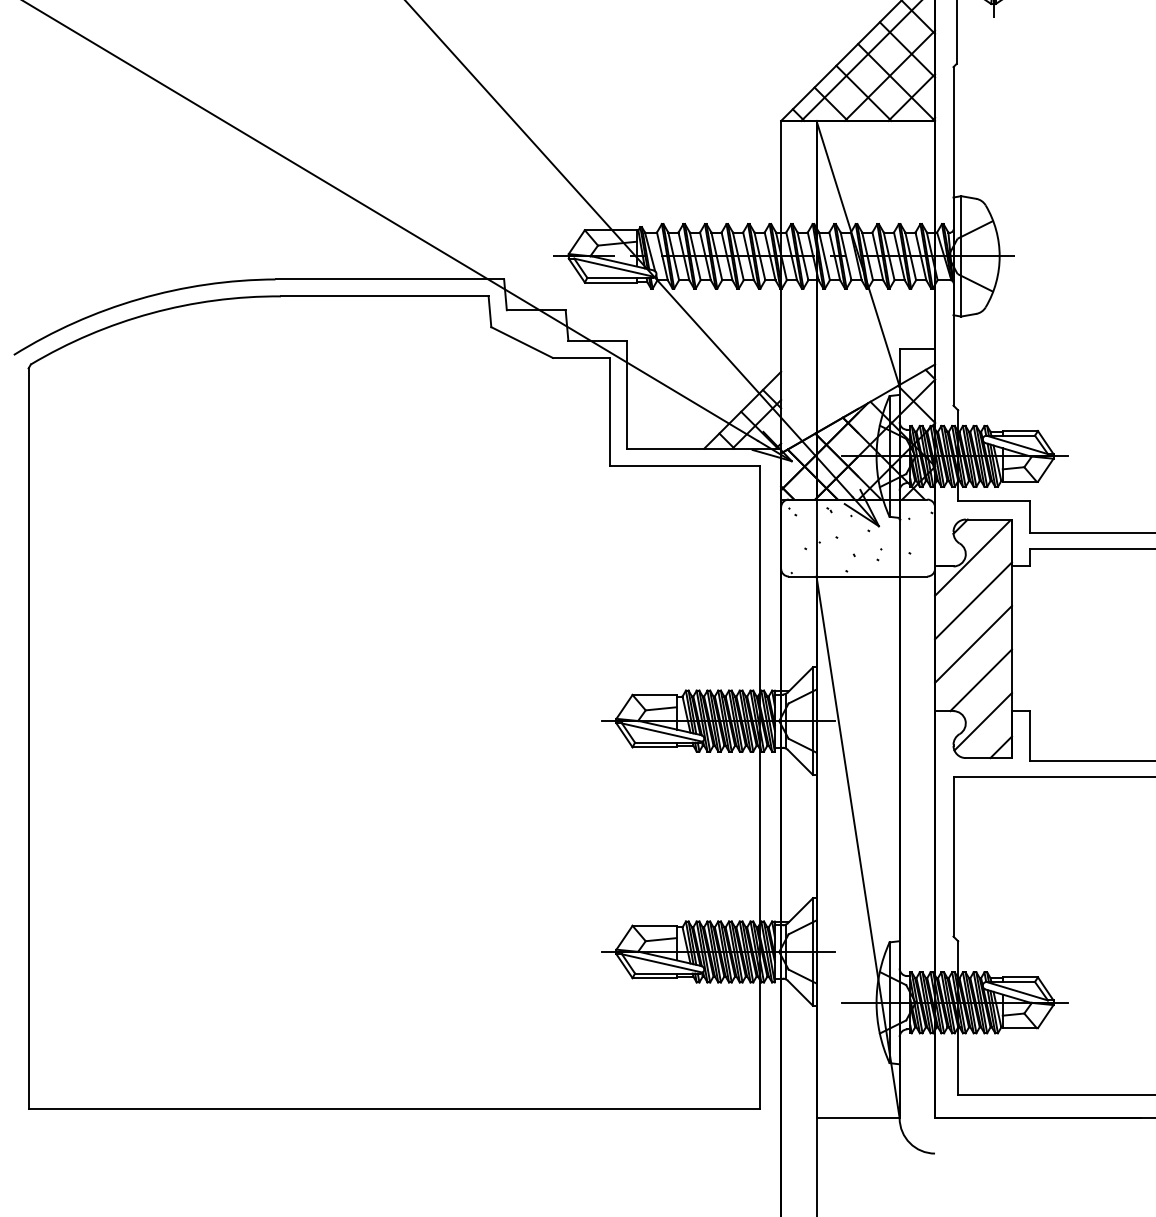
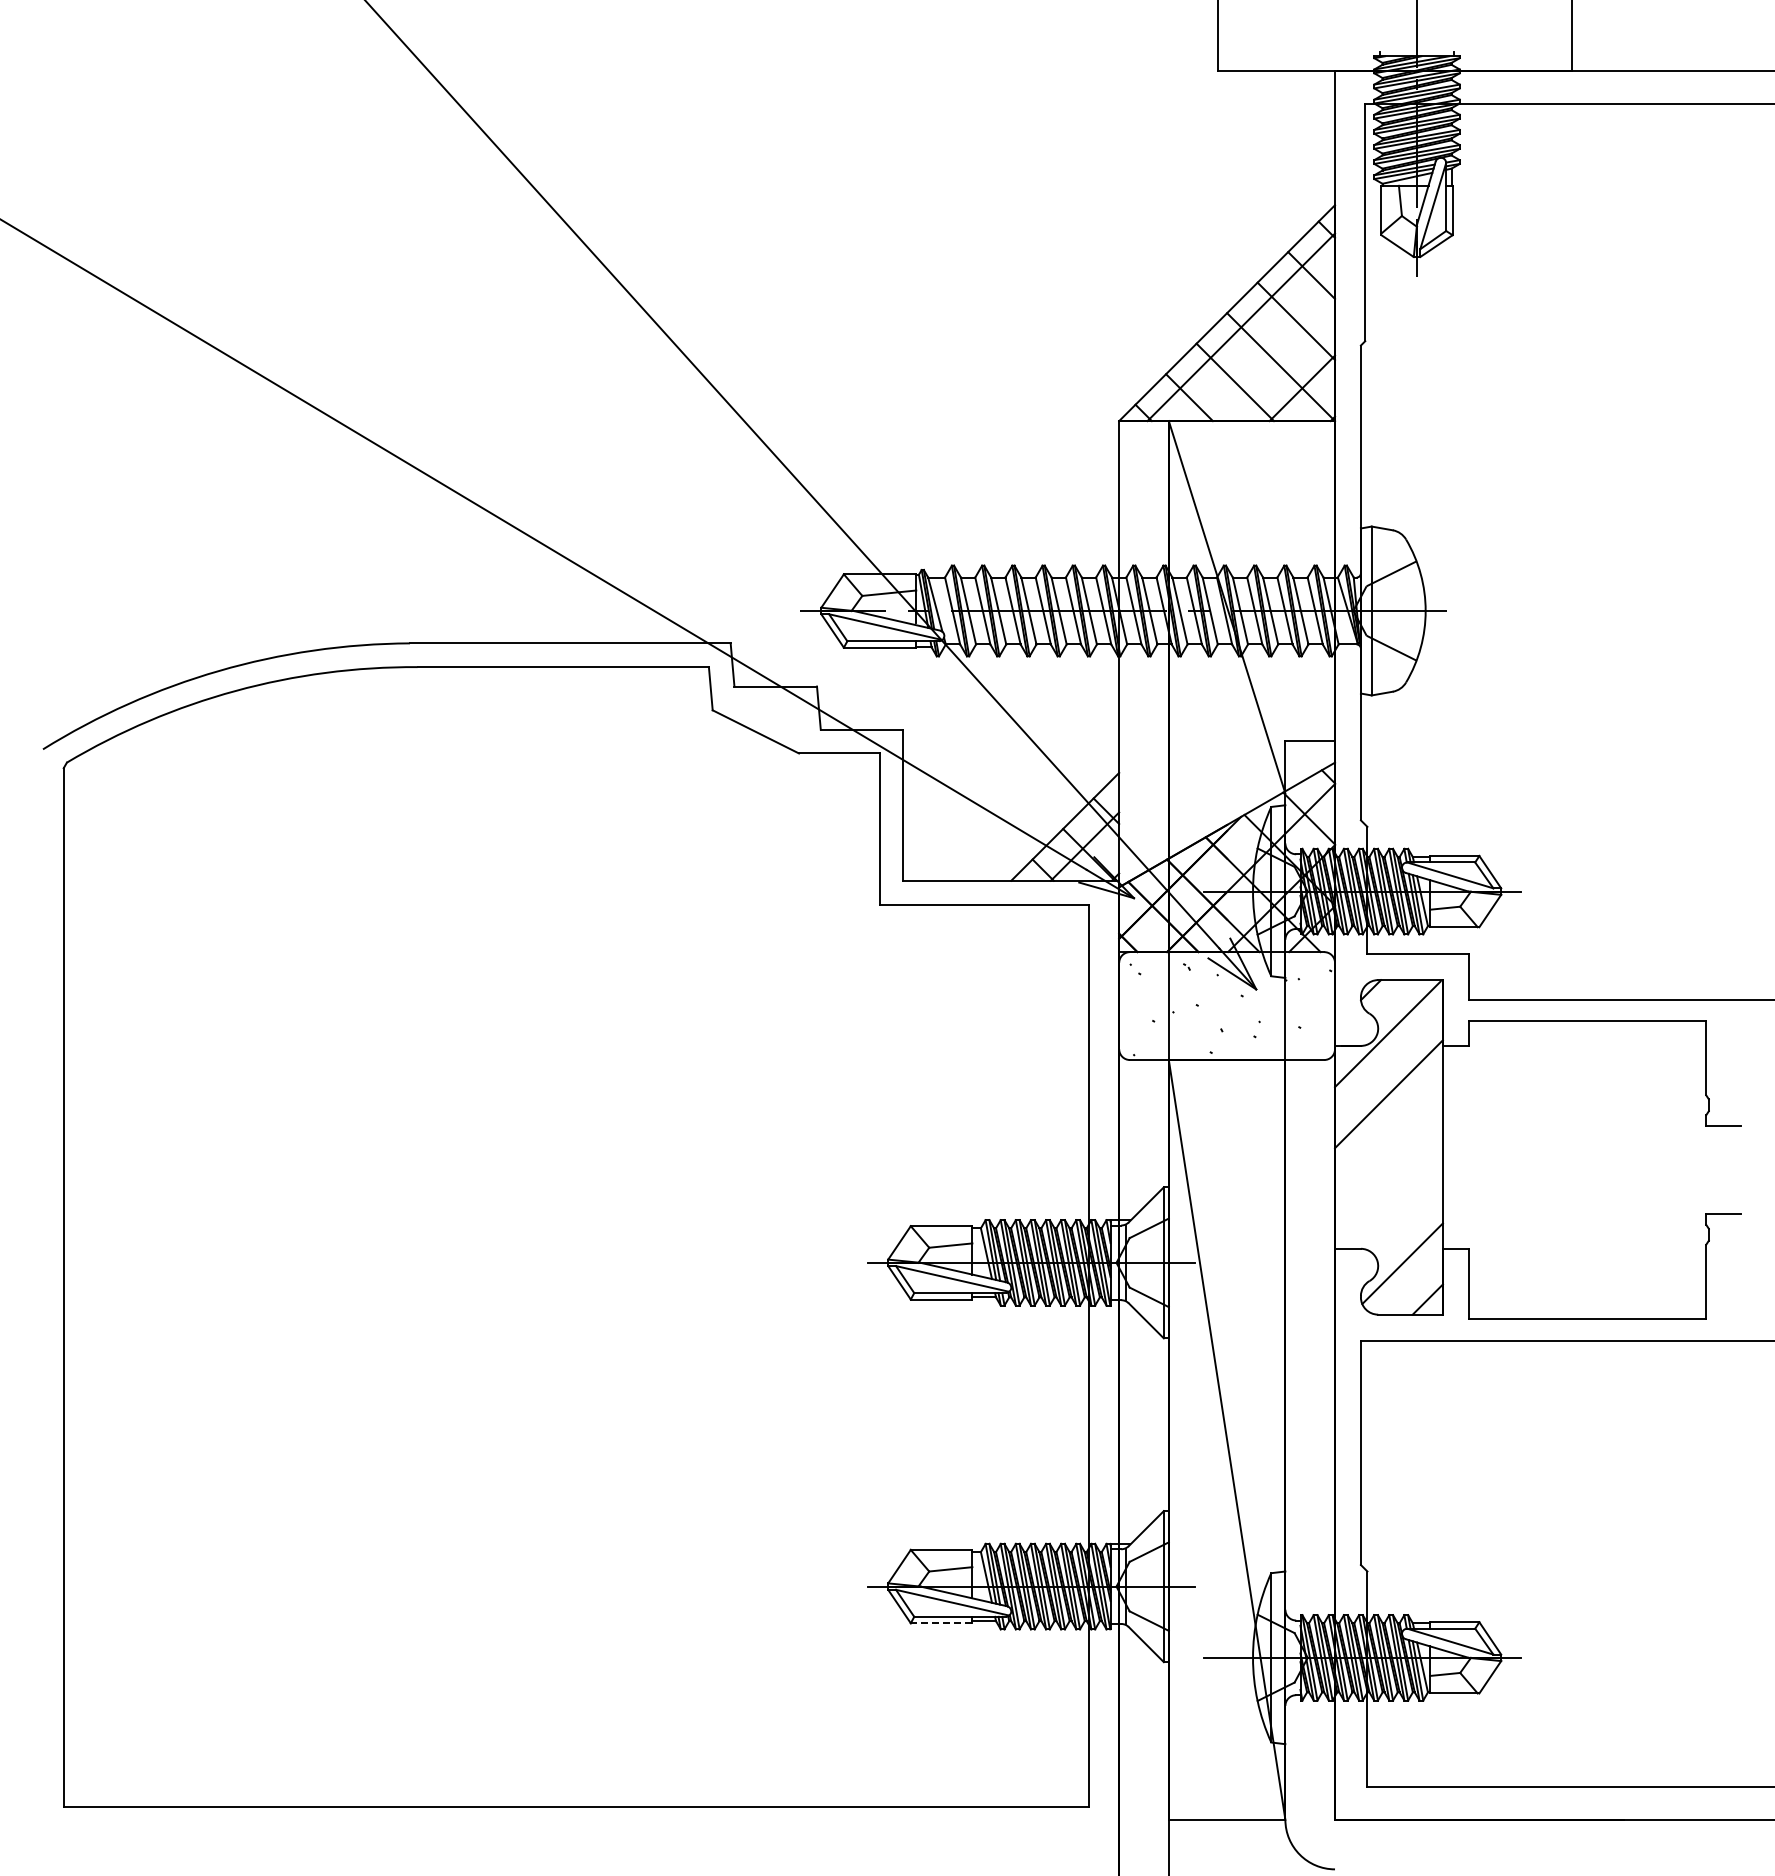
line: (889, 75) -> (1271, 357), removed
line: (973, 644) -> (1388, 1155), removed
line: (981, 680) -> (1399, 1205), removed
line: (654, 978) -> (941, 1623), solid -> dashed

